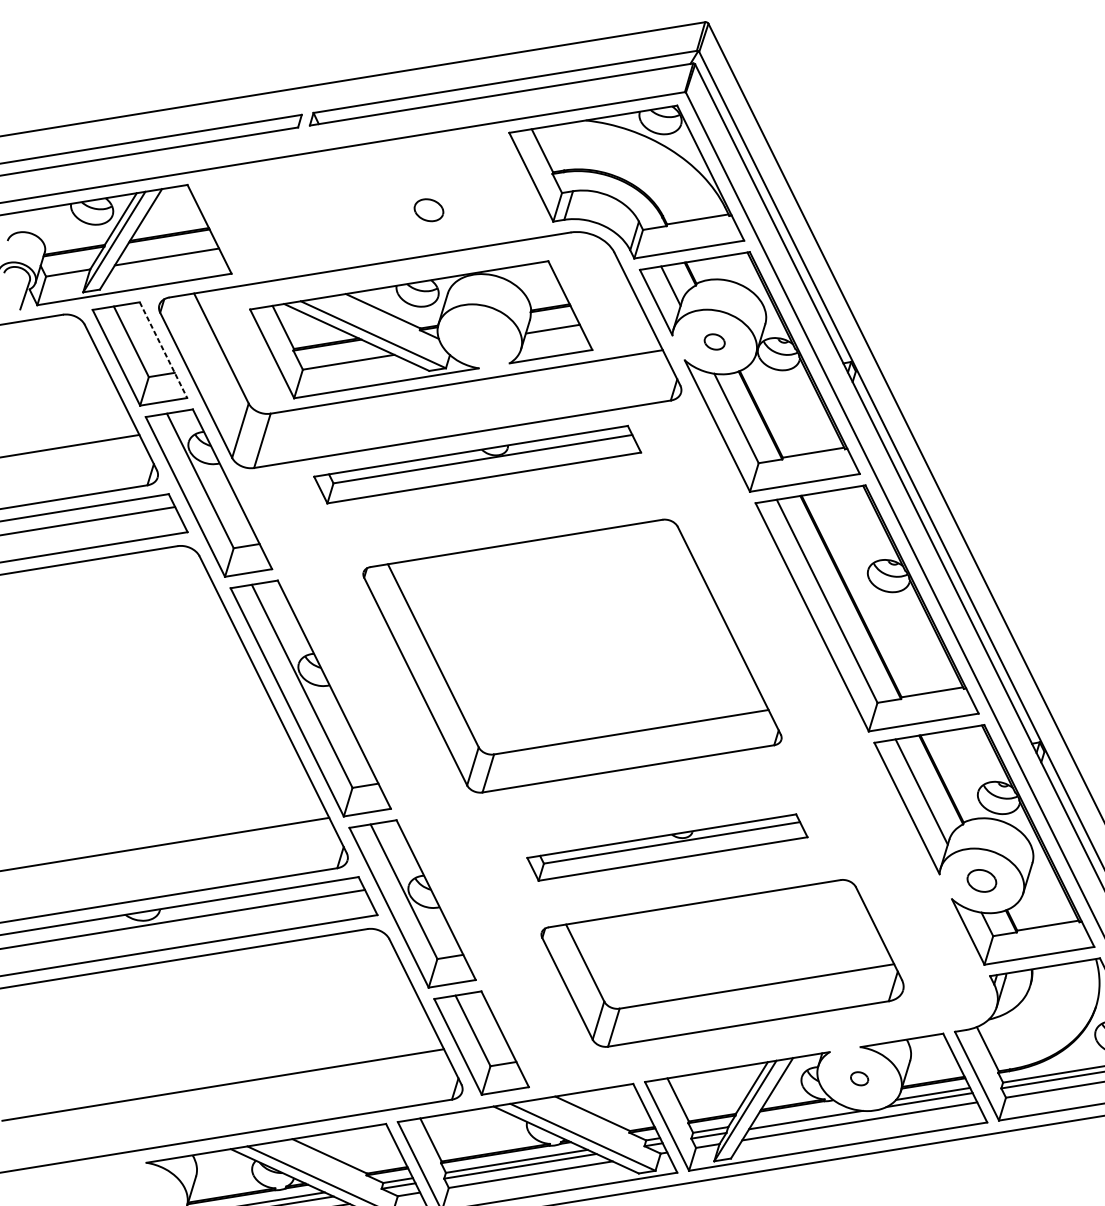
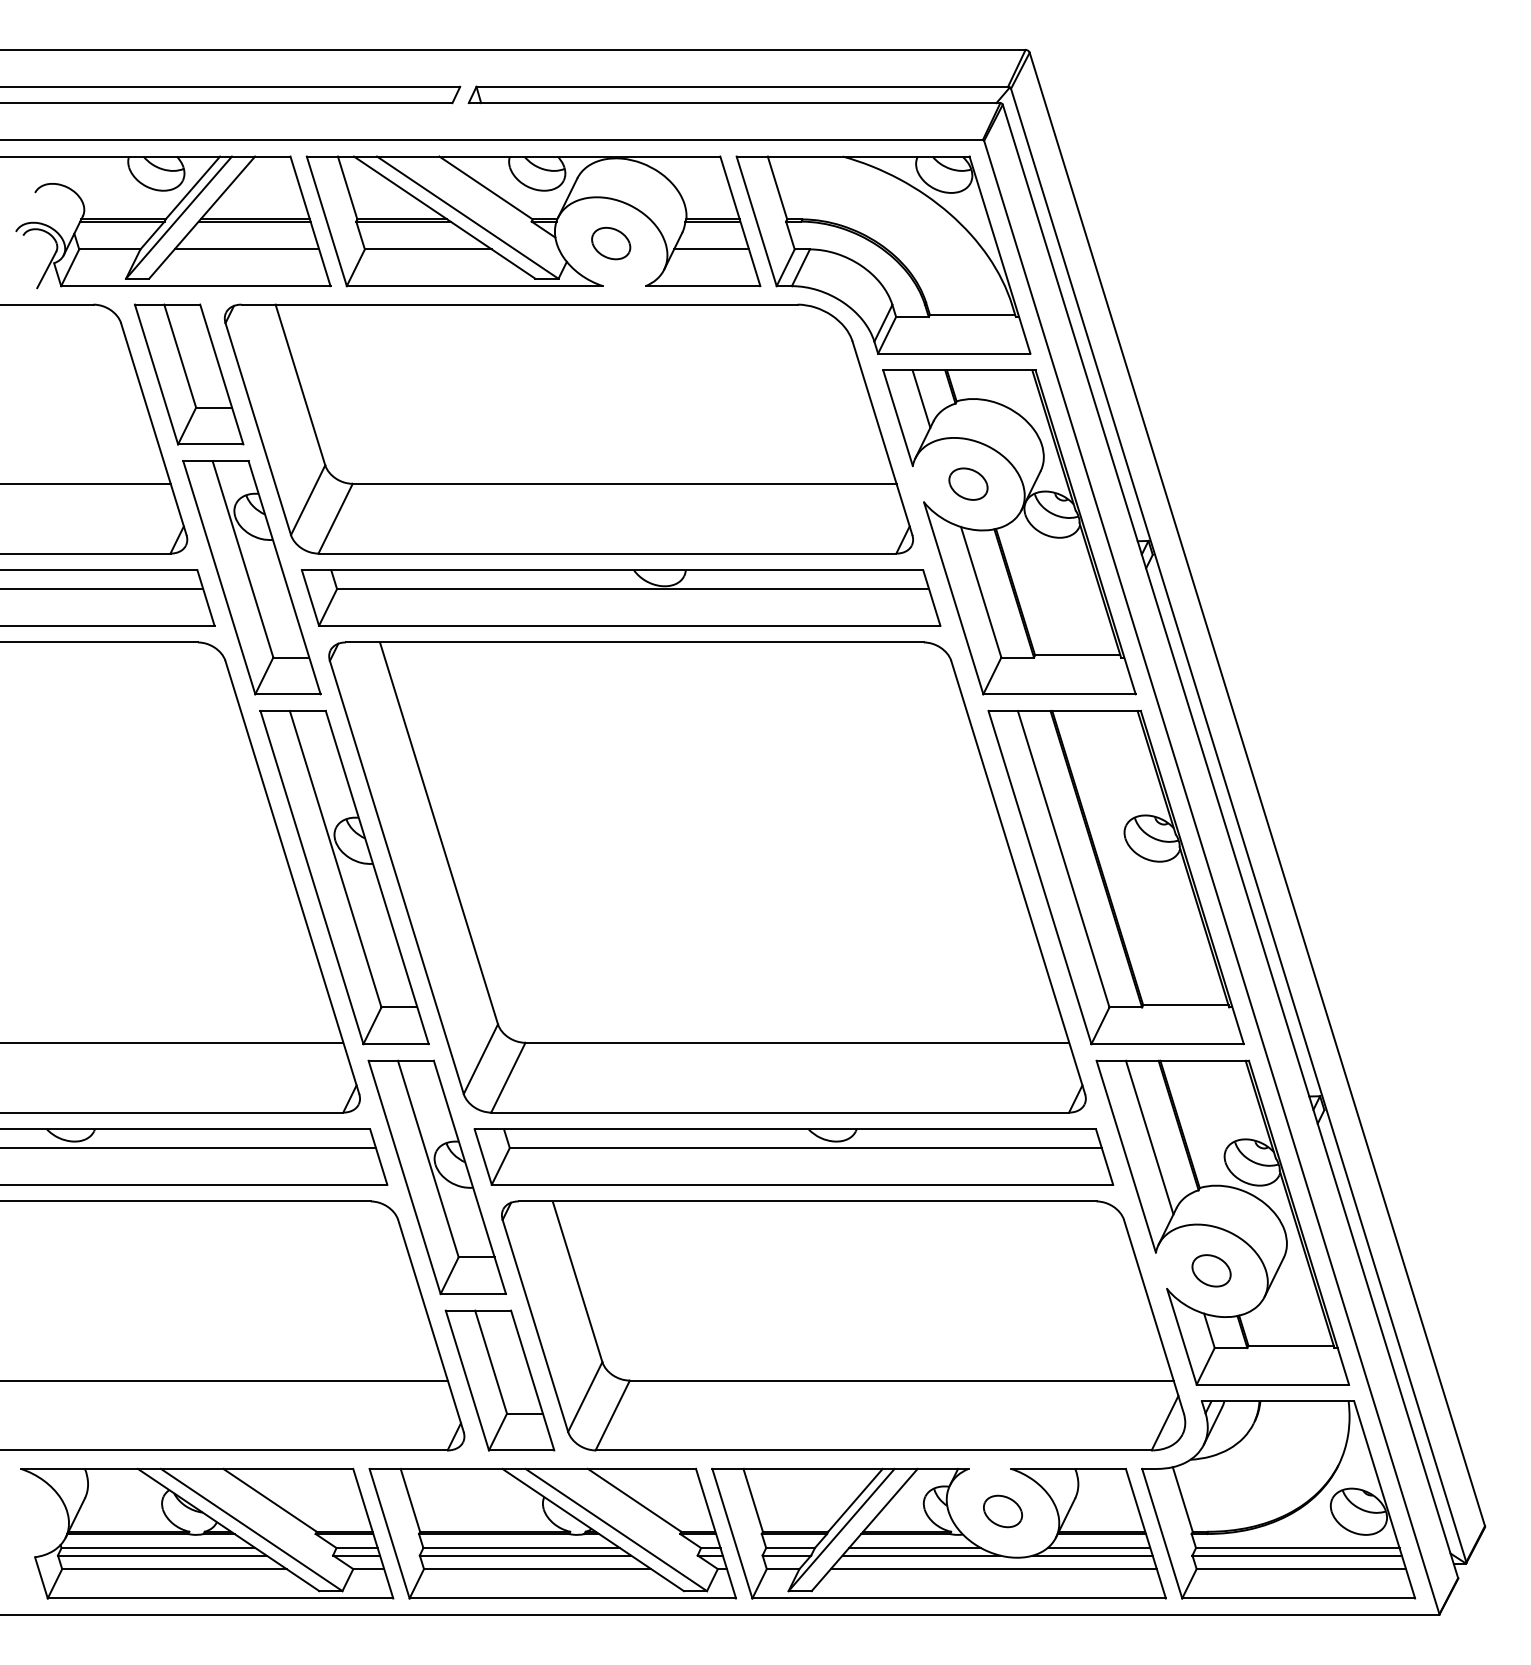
part: (421, 329) -> (533, 221), moved
part: (714, 341) -> (968, 483), size x1.43
line: (163, 350) -> (221, 375), dashed -> solid
part: (477, 464) -> (621, 597), size x1.43
part: (572, 656) -> (707, 877), size x1.43
part: (667, 847) -> (793, 1156), size x1.67
part: (722, 963) -> (843, 1325), size x1.43
part: (859, 1078) -> (1002, 1511), size x1.67
line: (800, 1115) -> (915, 1548), added

